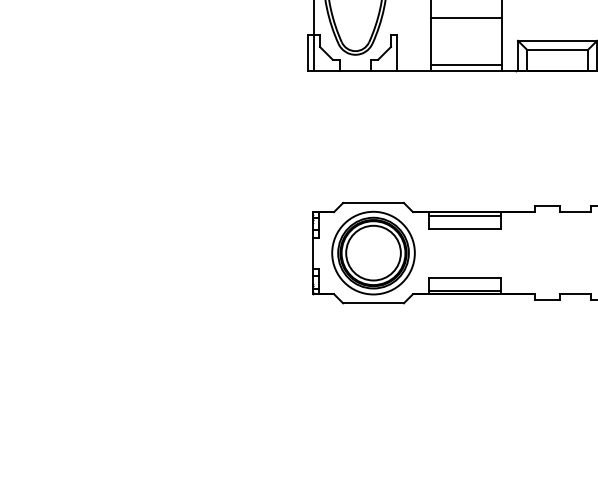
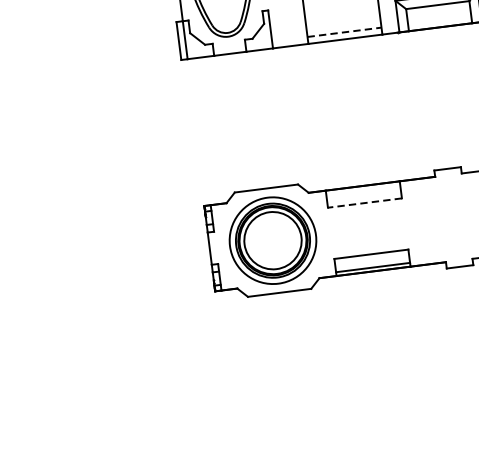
line: (466, 64) -> (344, 32), solid -> dashed
line: (464, 215) -> (362, 189), removed
line: (465, 228) -> (365, 202), solid -> dashed

